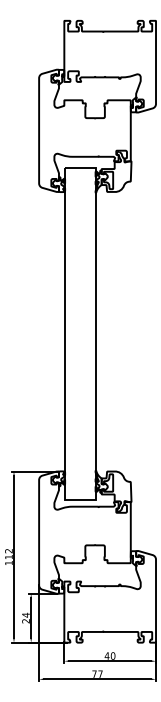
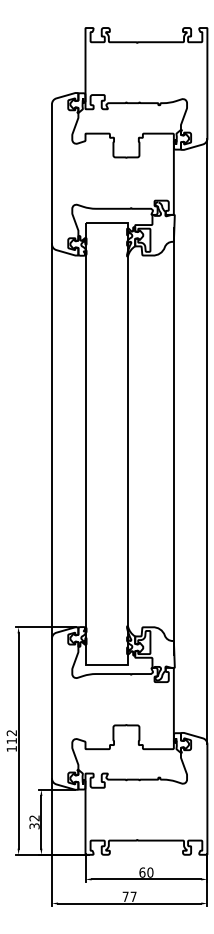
line: (38, 331) -> (51, 441), added
line: (131, 331) -> (174, 441), added
line: (156, 331) -> (207, 441), added
text: (25, 618) -> (34, 822), 24 -> 32
text: (107, 655) -> (142, 872), 40 -> 60

